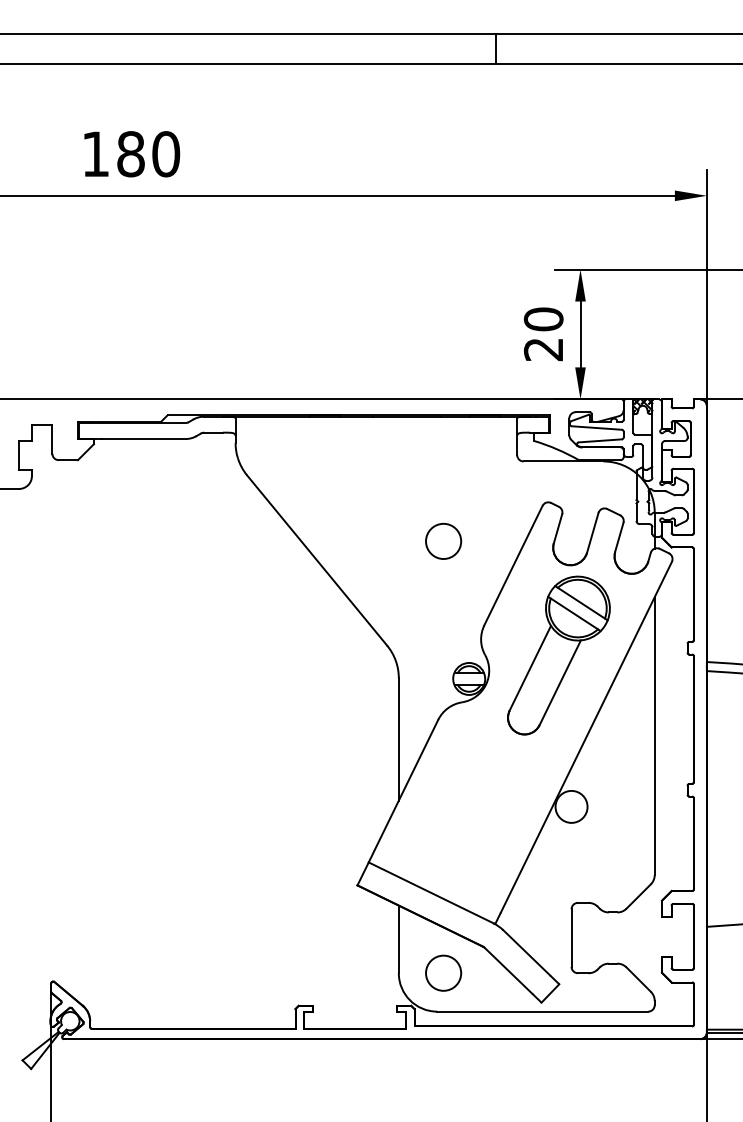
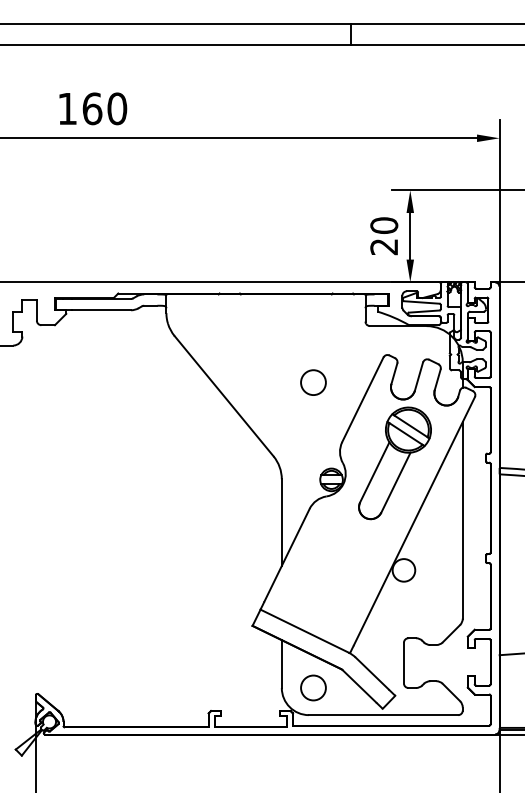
text: (131, 154) -> (92, 109), 180 -> 160

